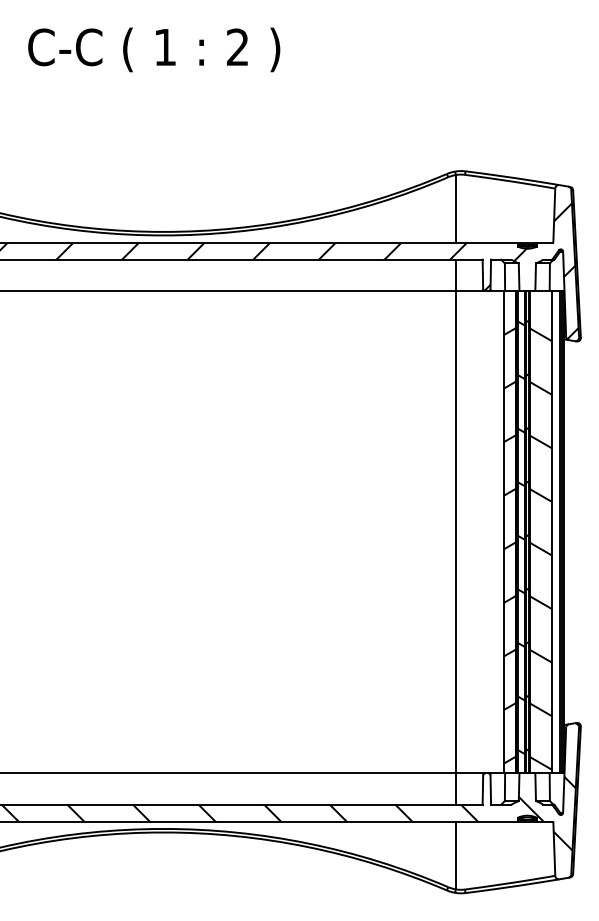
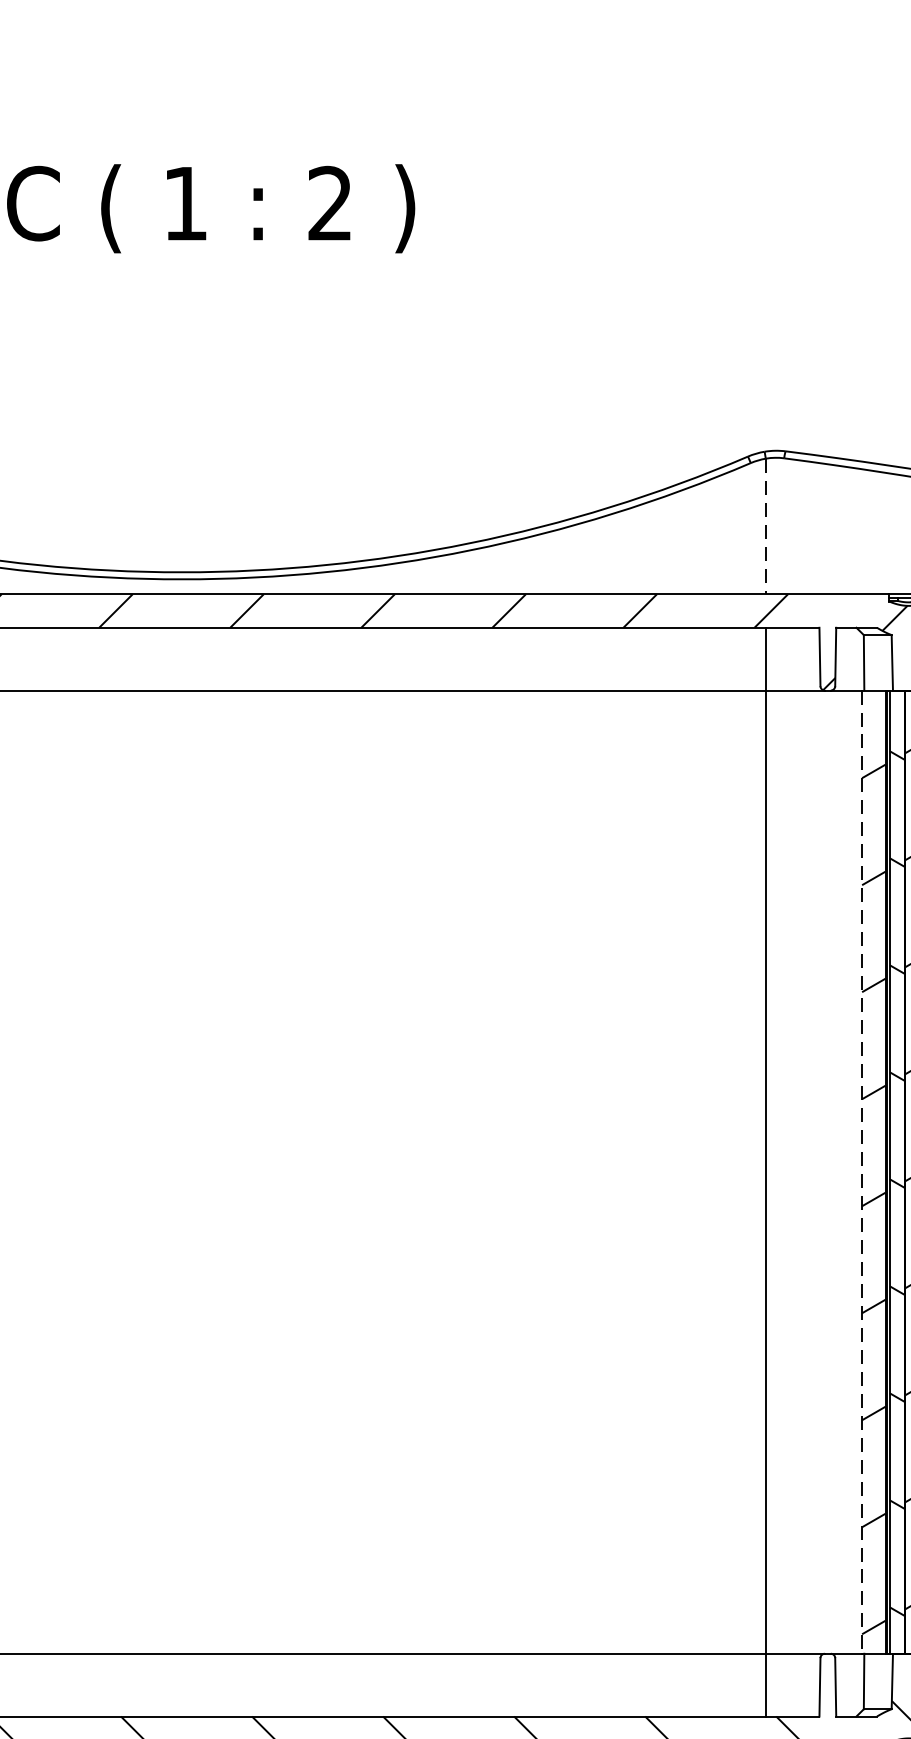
line: (455, 208) -> (765, 525), solid -> dashed
line: (504, 532) -> (863, 1172), solid -> dashed

